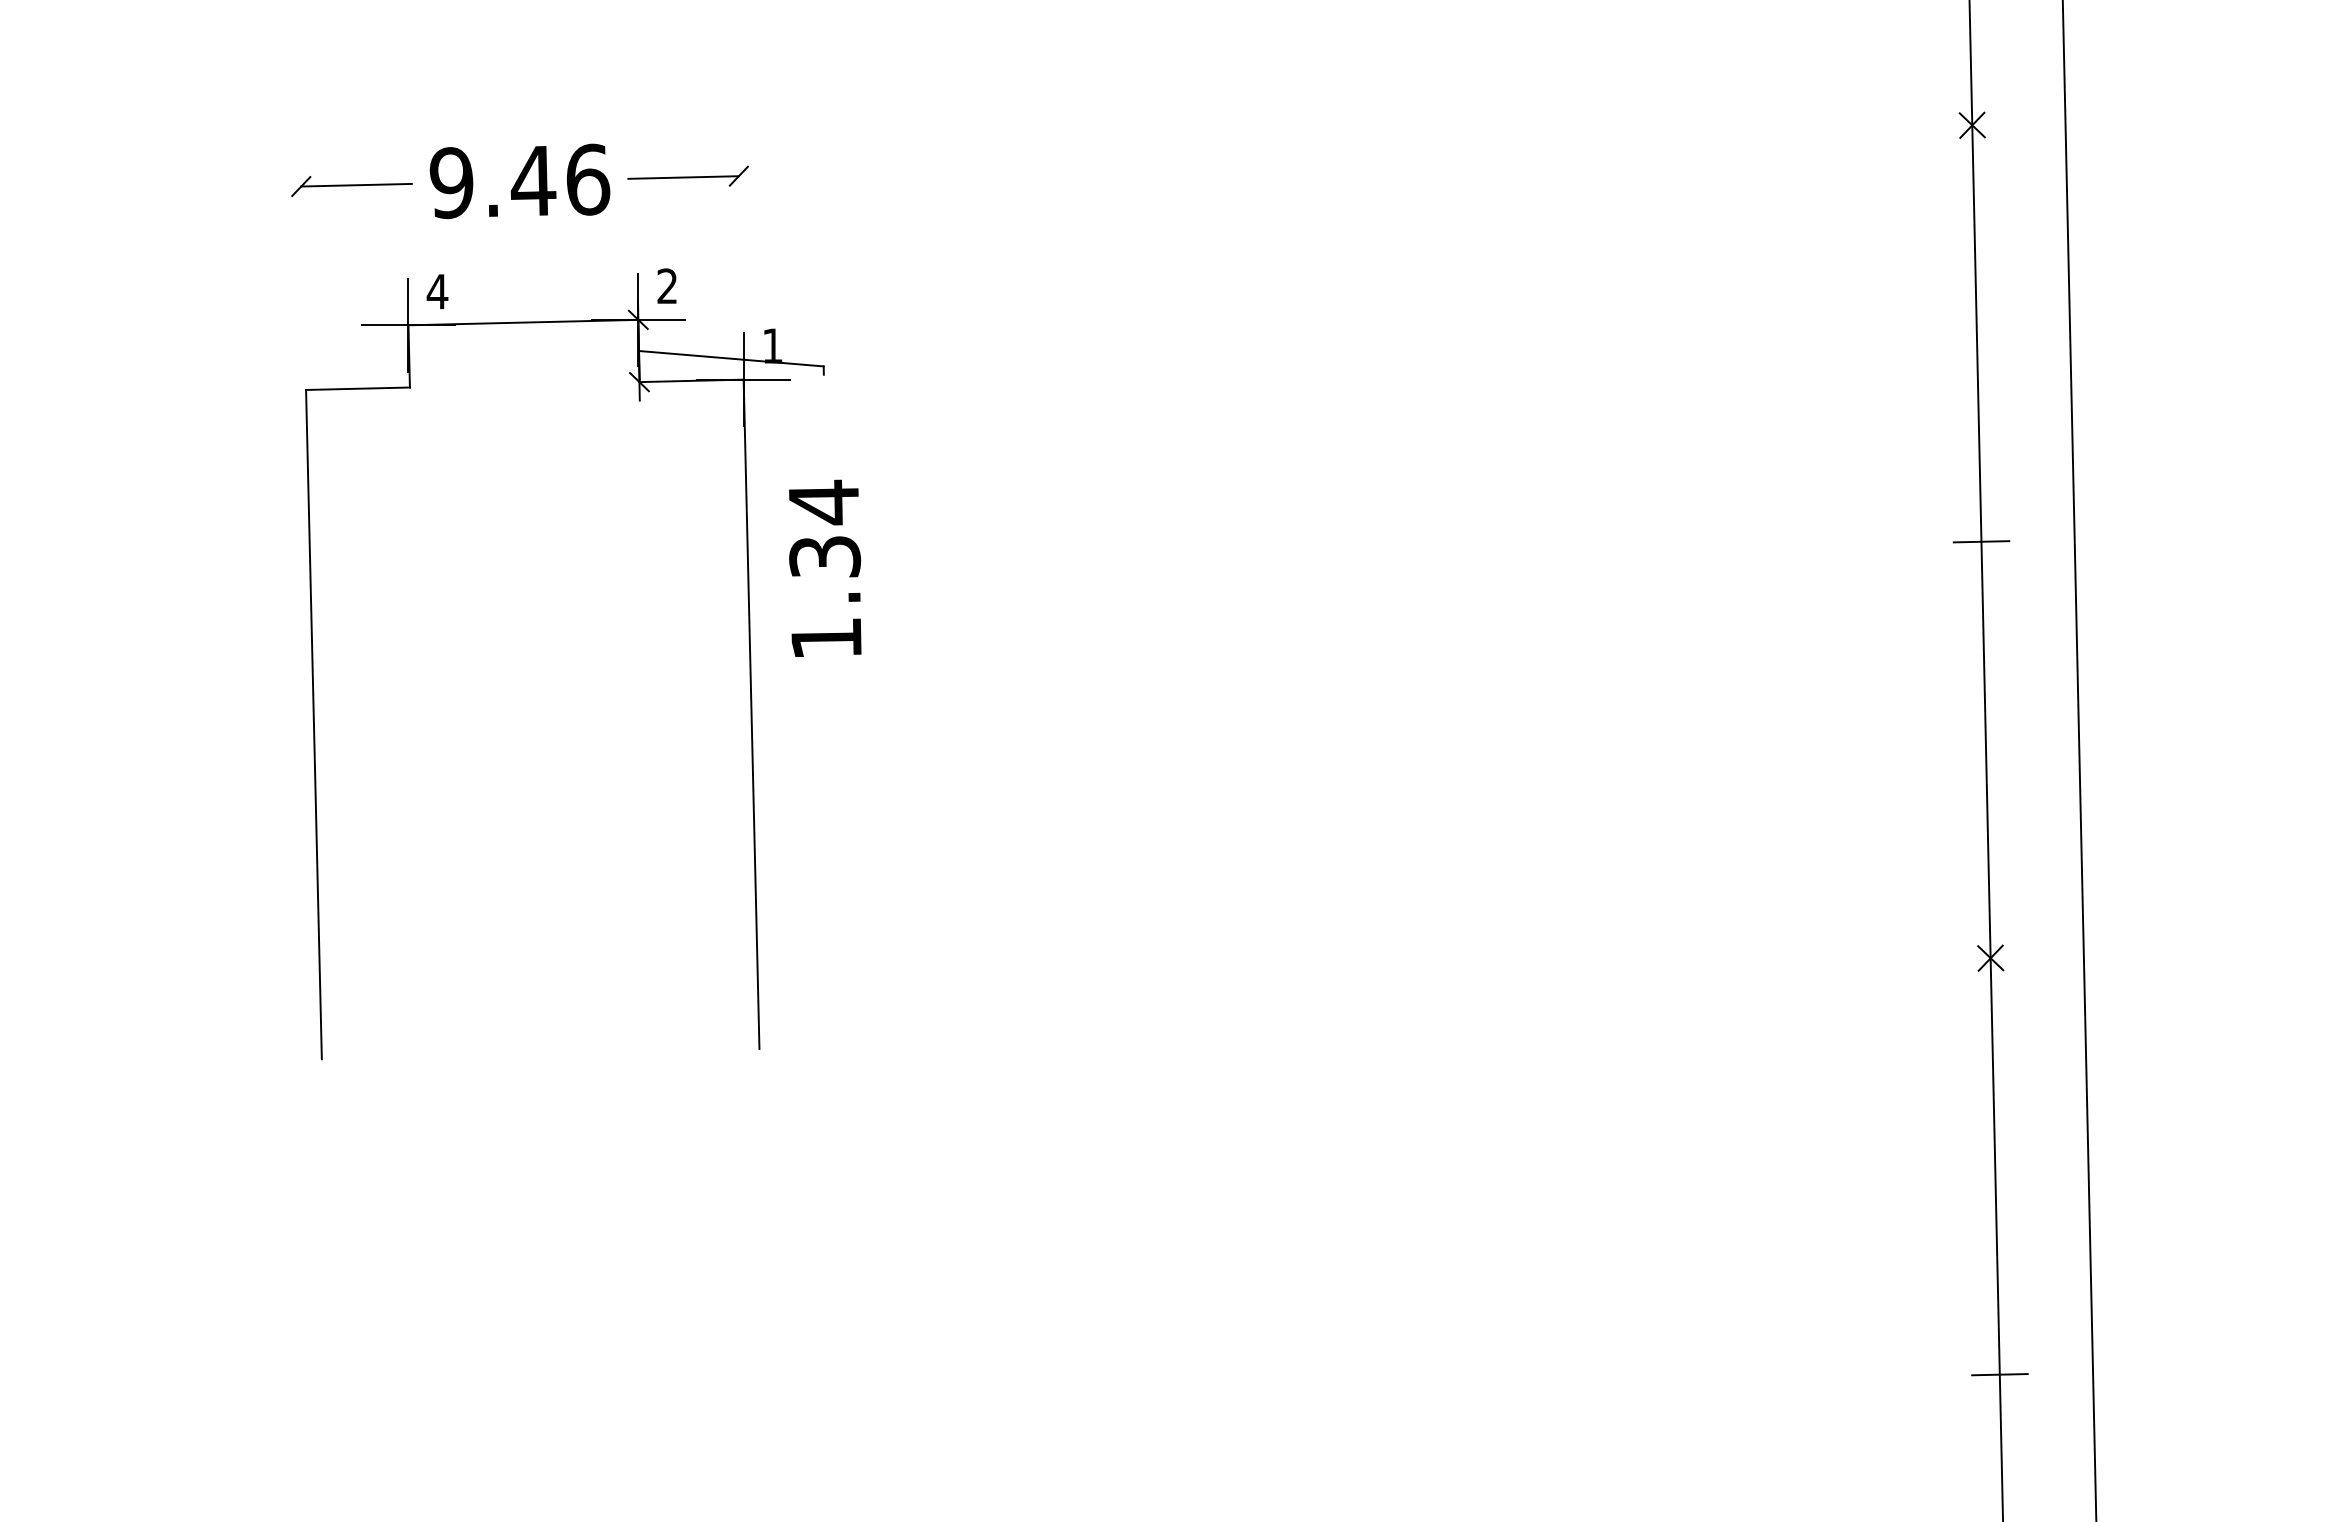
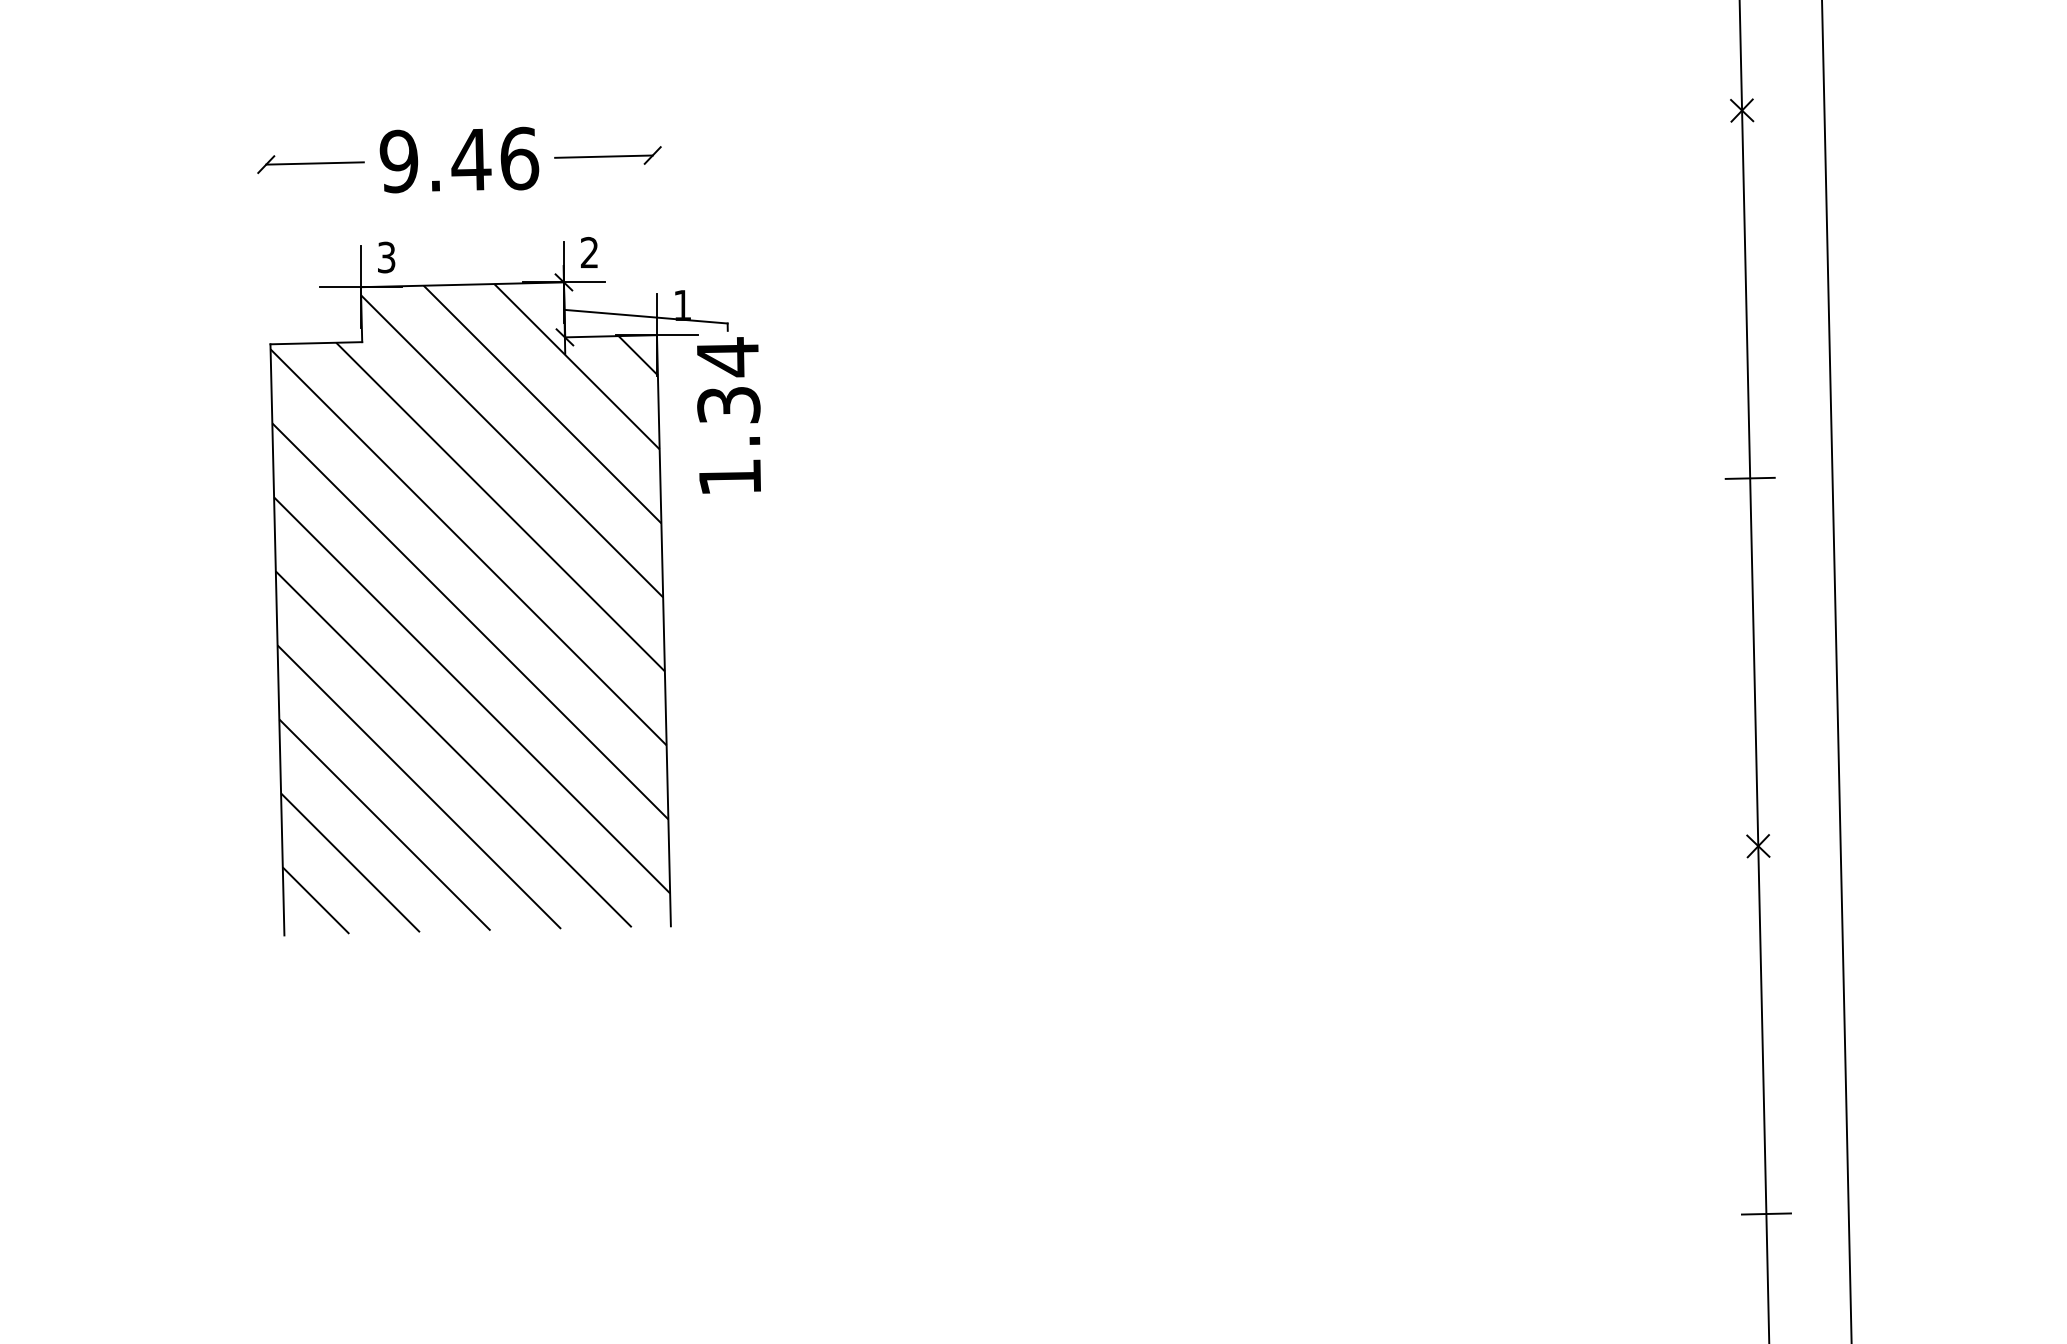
text: (437, 291) -> (386, 257), 4 -> 3
text: (825, 567) -> (729, 414), moved
hatch: (532, 689) -> (470, 608), added

